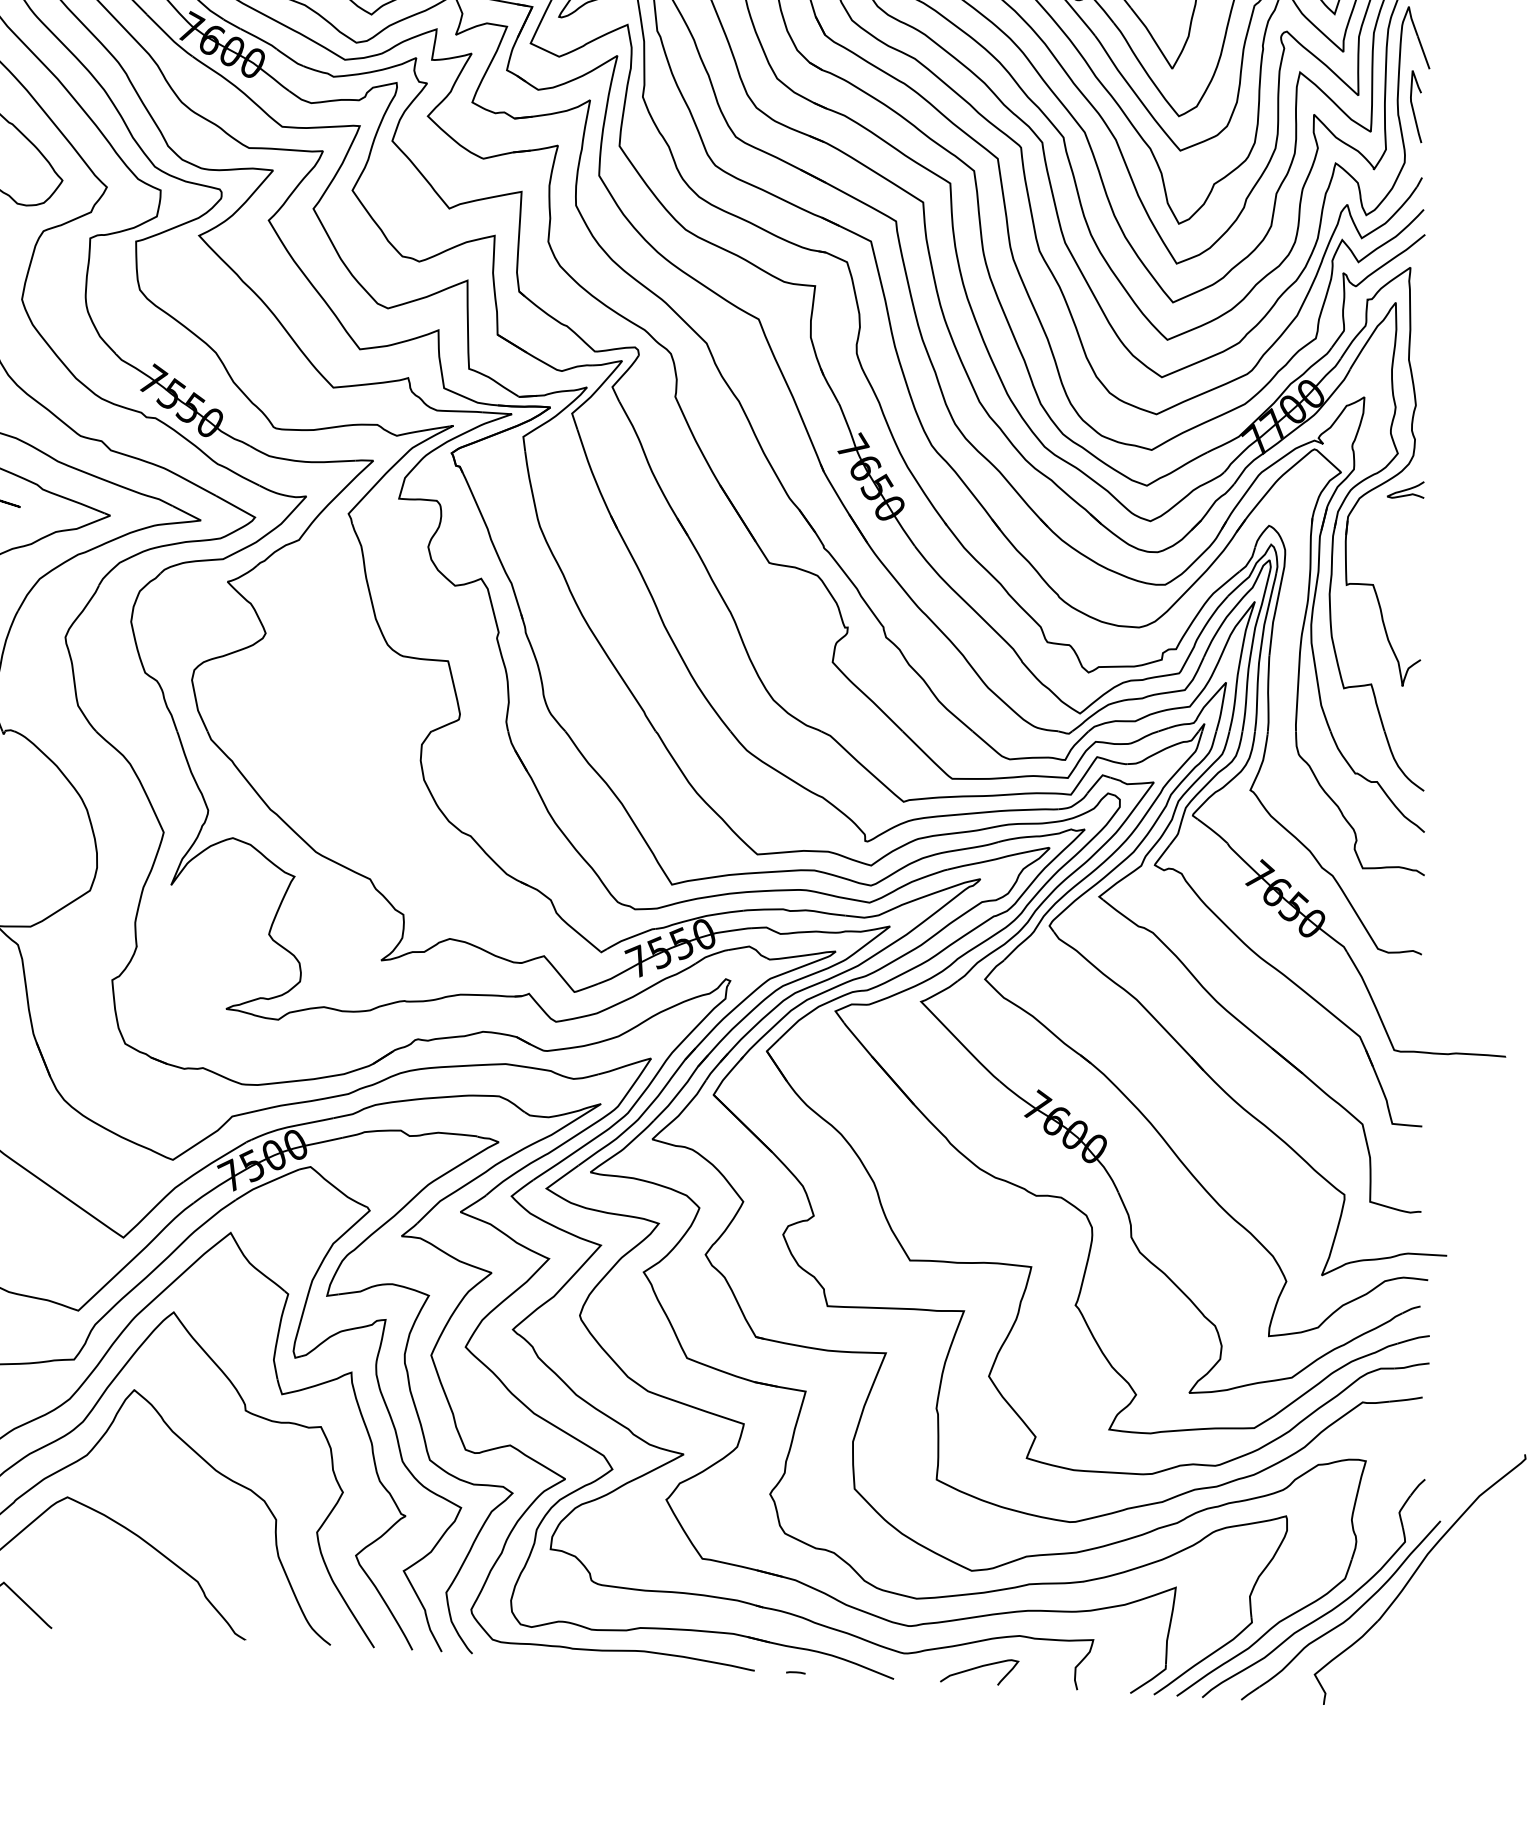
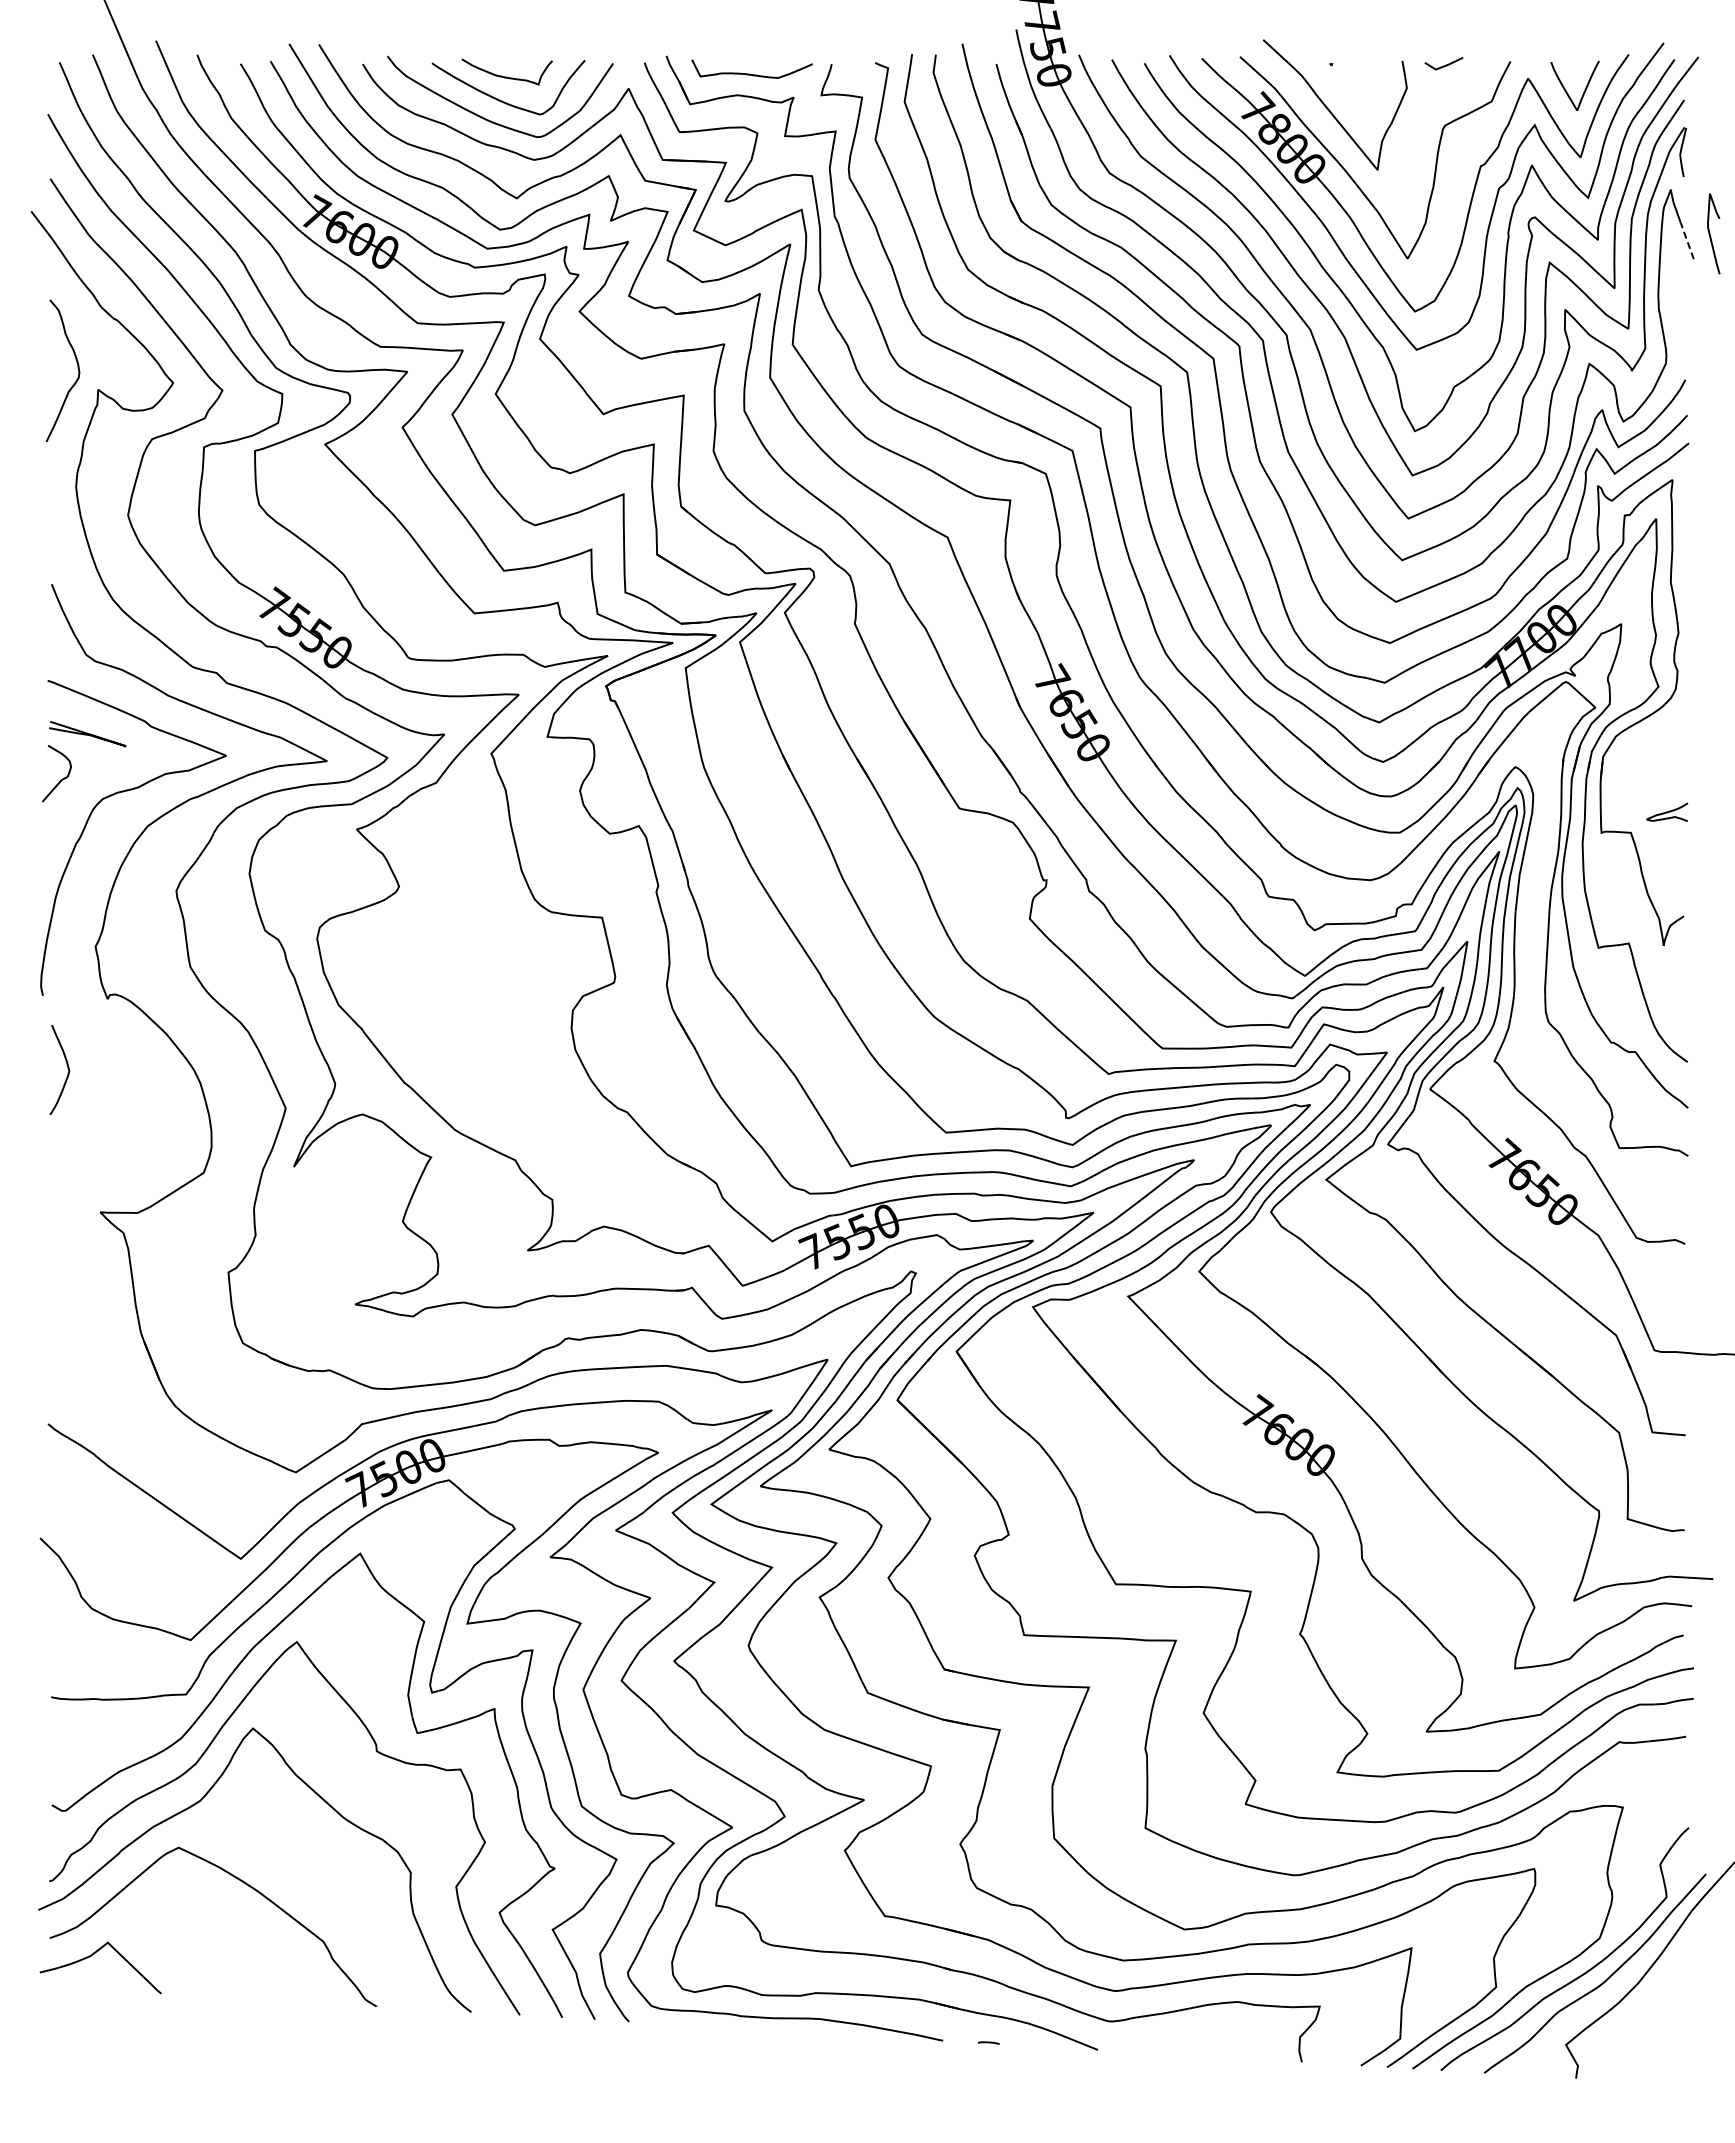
line: (1423, 52) -> (1687, 240), solid -> dashed
curve: (1413, 106) -> (1710, 233), moved
curve: (1405, 489) -> (1667, 811), moved
curve: (979, 1667) -> (1193, 2037), removed

